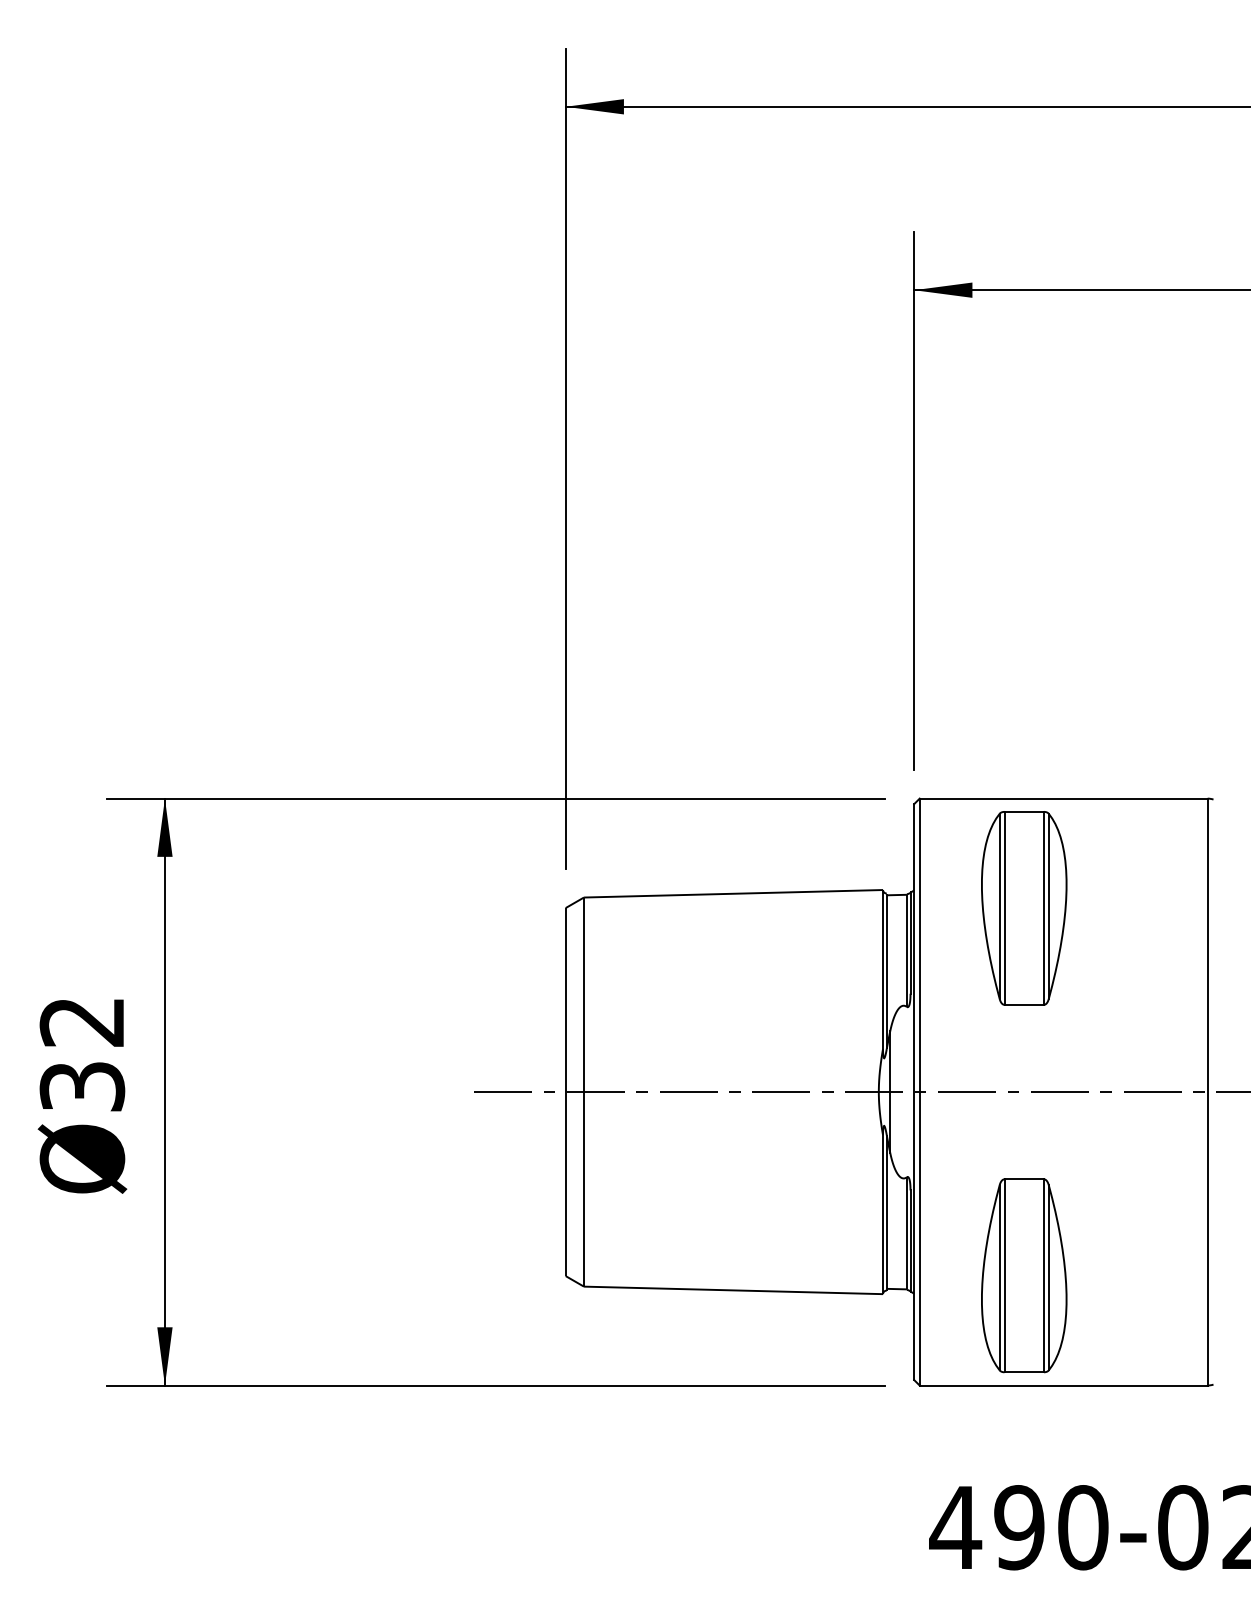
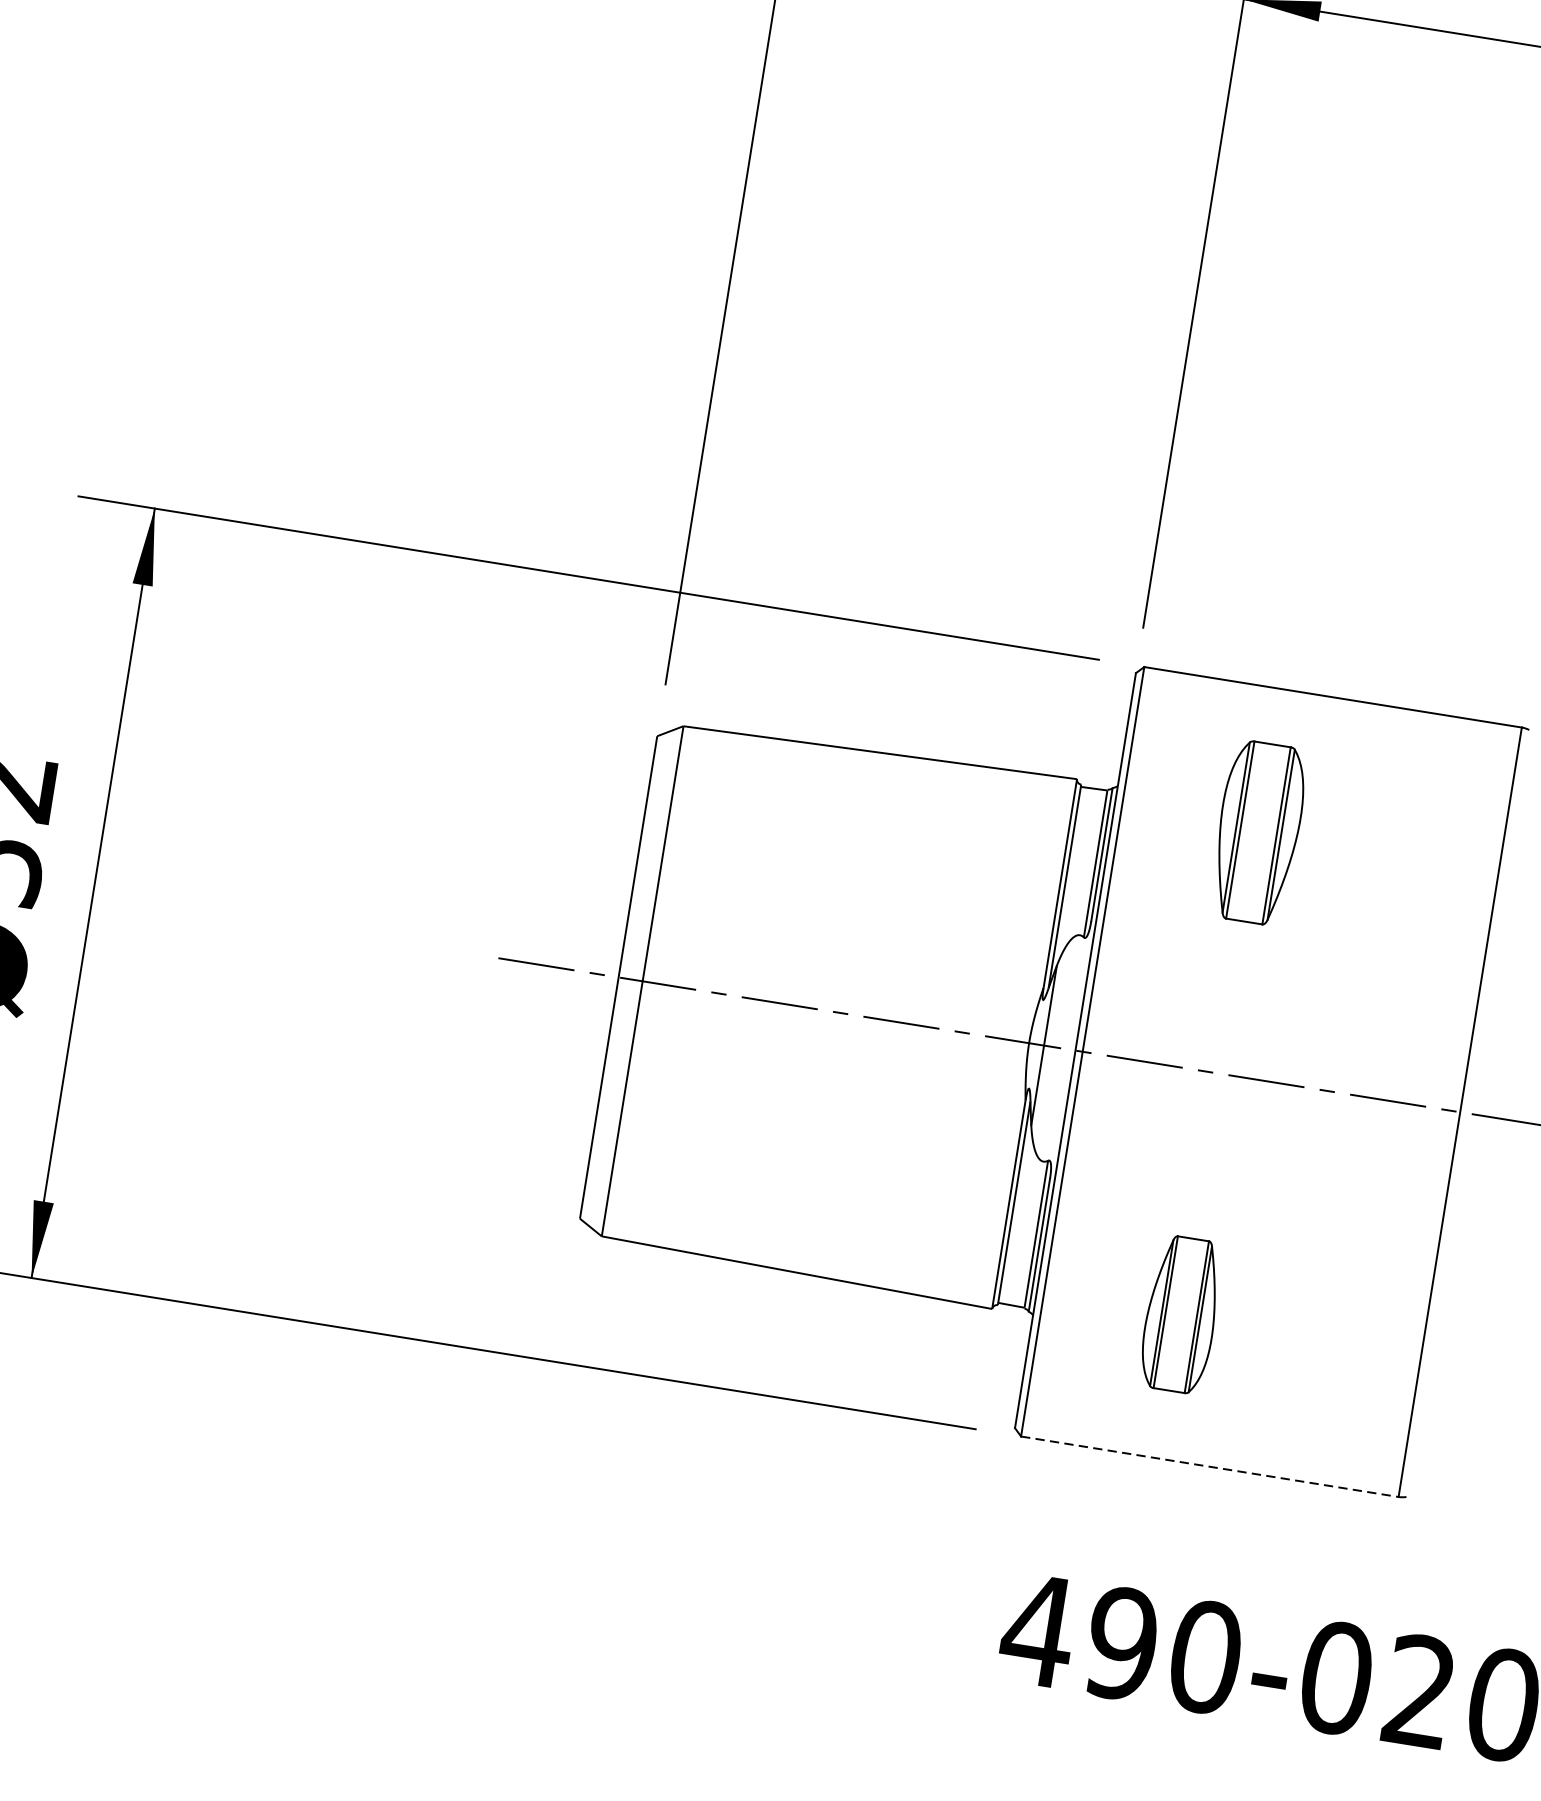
part: (1024, 908) -> (1258, 833), size x0.7
part: (1024, 1275) -> (1181, 1314), size x0.6
line: (1063, 1385) -> (1209, 1466), solid -> dashed

